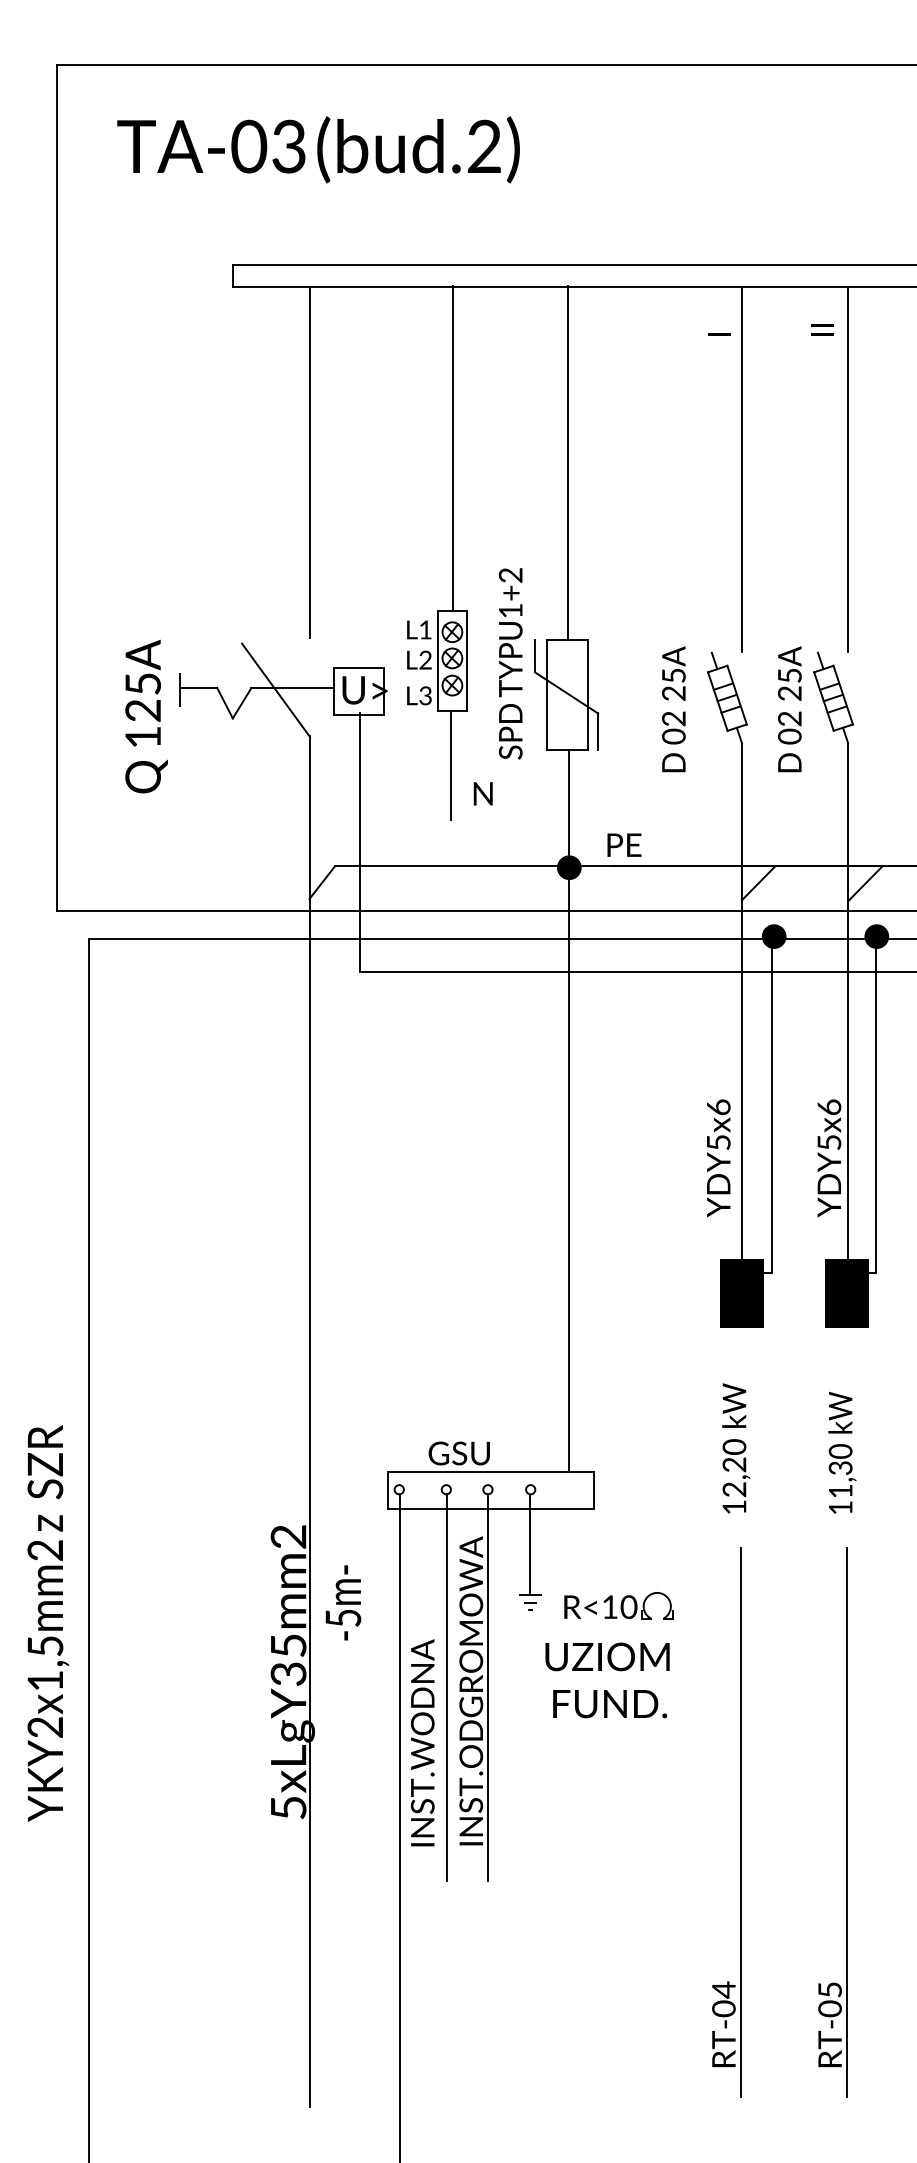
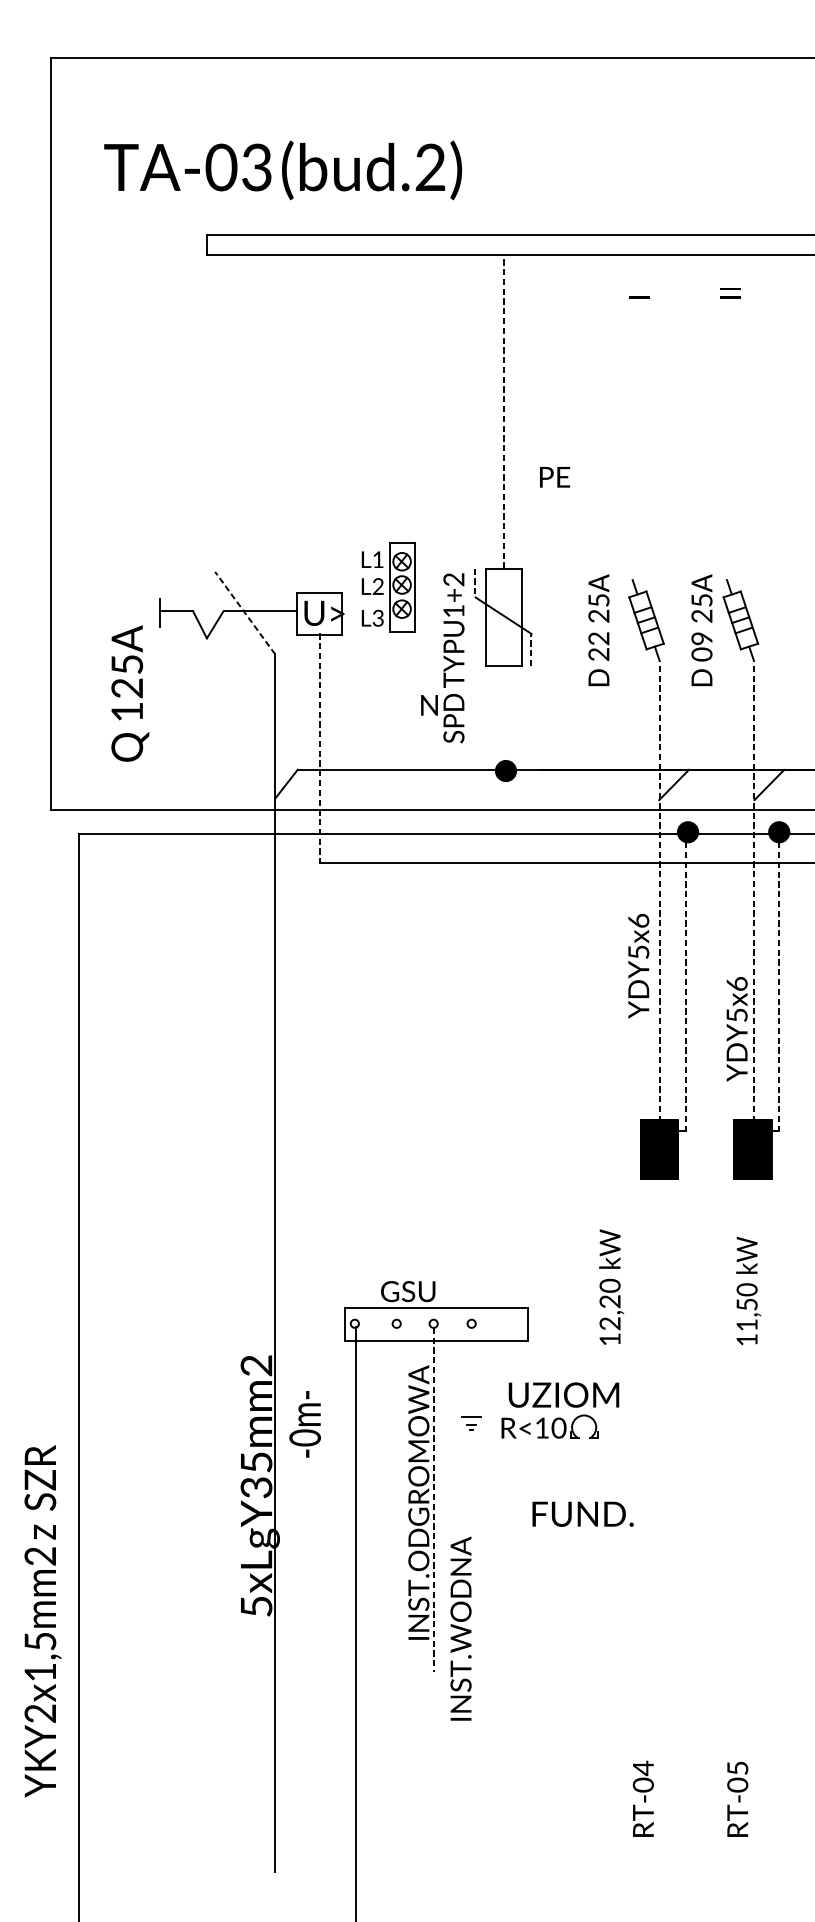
text: (318, 149) -> (283, 170), moved
line: (452, 448) -> (402, 398), removed
line: (309, 462) -> (275, 410), removed
line: (567, 462) -> (504, 410), solid -> dashed
line: (742, 469) -> (659, 417), removed
line: (848, 469) -> (754, 417), removed
line: (534, 656) -> (475, 583), solid -> dashed
text: (510, 663) -> (453, 657), moved
line: (275, 689) -> (244, 612), solid -> dashed
text: (146, 716) -> (130, 693), moved
text: (789, 718) -> (701, 638), 02 -> 09
line: (597, 730) -> (531, 649), solid -> dashed
text: (673, 736) -> (598, 654), 02 -> 22
line: (451, 765) -> (401, 680), removed
line: (360, 842) -> (320, 748), solid -> dashed
text: (624, 844) -> (555, 476), moved
line: (742, 1002) -> (659, 890), solid -> dashed
line: (848, 1002) -> (754, 890), solid -> dashed
line: (772, 1105) -> (686, 982), solid -> dashed
line: (876, 1105) -> (778, 982), solid -> dashed
line: (568, 1110) -> (505, 986), removed
text: (718, 1158) -> (638, 966), moved
text: (736, 1448) -> (611, 1287), moved
text: (840, 1467) -> (746, 1304), 11,30 -> 11,50
line: (530, 1544) -> (471, 1372), removed
text: (343, 1617) -> (305, 1437), -5m- -> -0m-
text: (48, 1623) -> (43, 1621), moved
text: (607, 1656) -> (563, 1394), moved
line: (447, 1687) -> (397, 1499), removed
line: (488, 1688) -> (434, 1500), solid -> dashed
text: (610, 1704) -> (583, 1514), moved
text: (422, 1742) -> (460, 1628), moved
line: (740, 1822) -> (658, 1619), removed
line: (846, 1822) -> (752, 1619), removed

